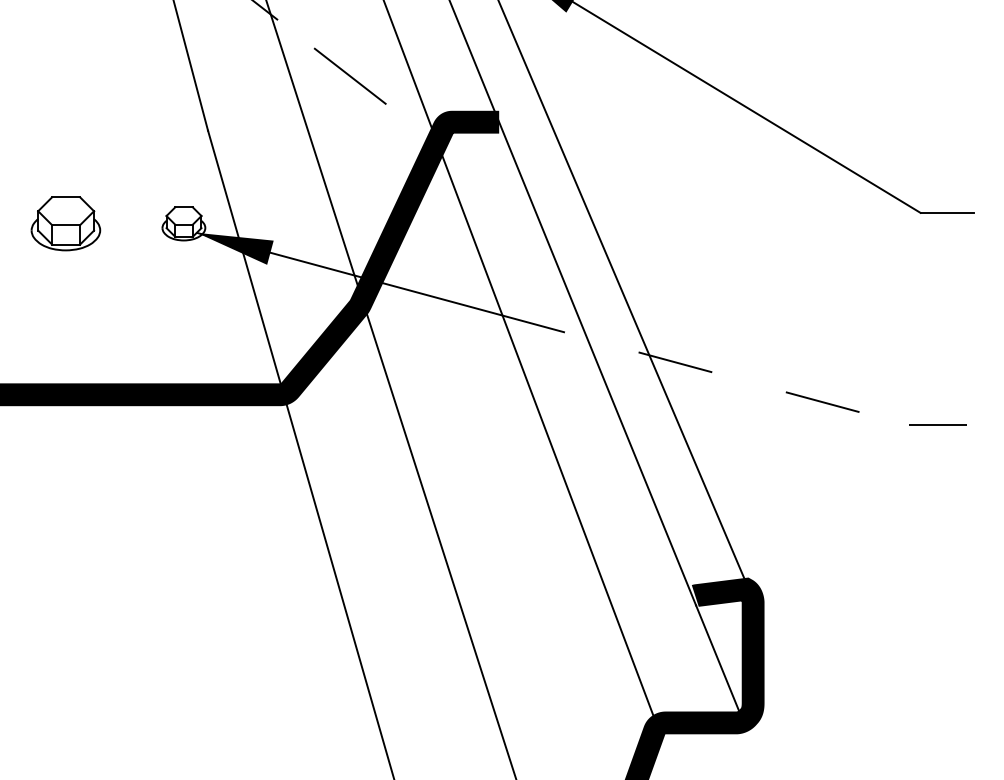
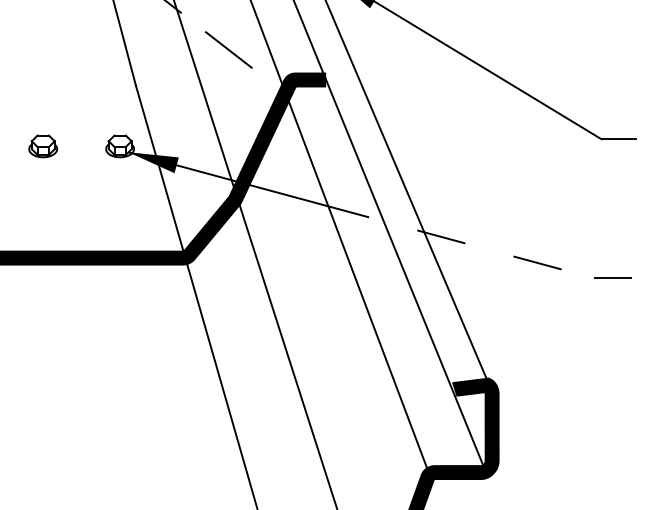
part: (66, 223) -> (43, 146), size x0.62

